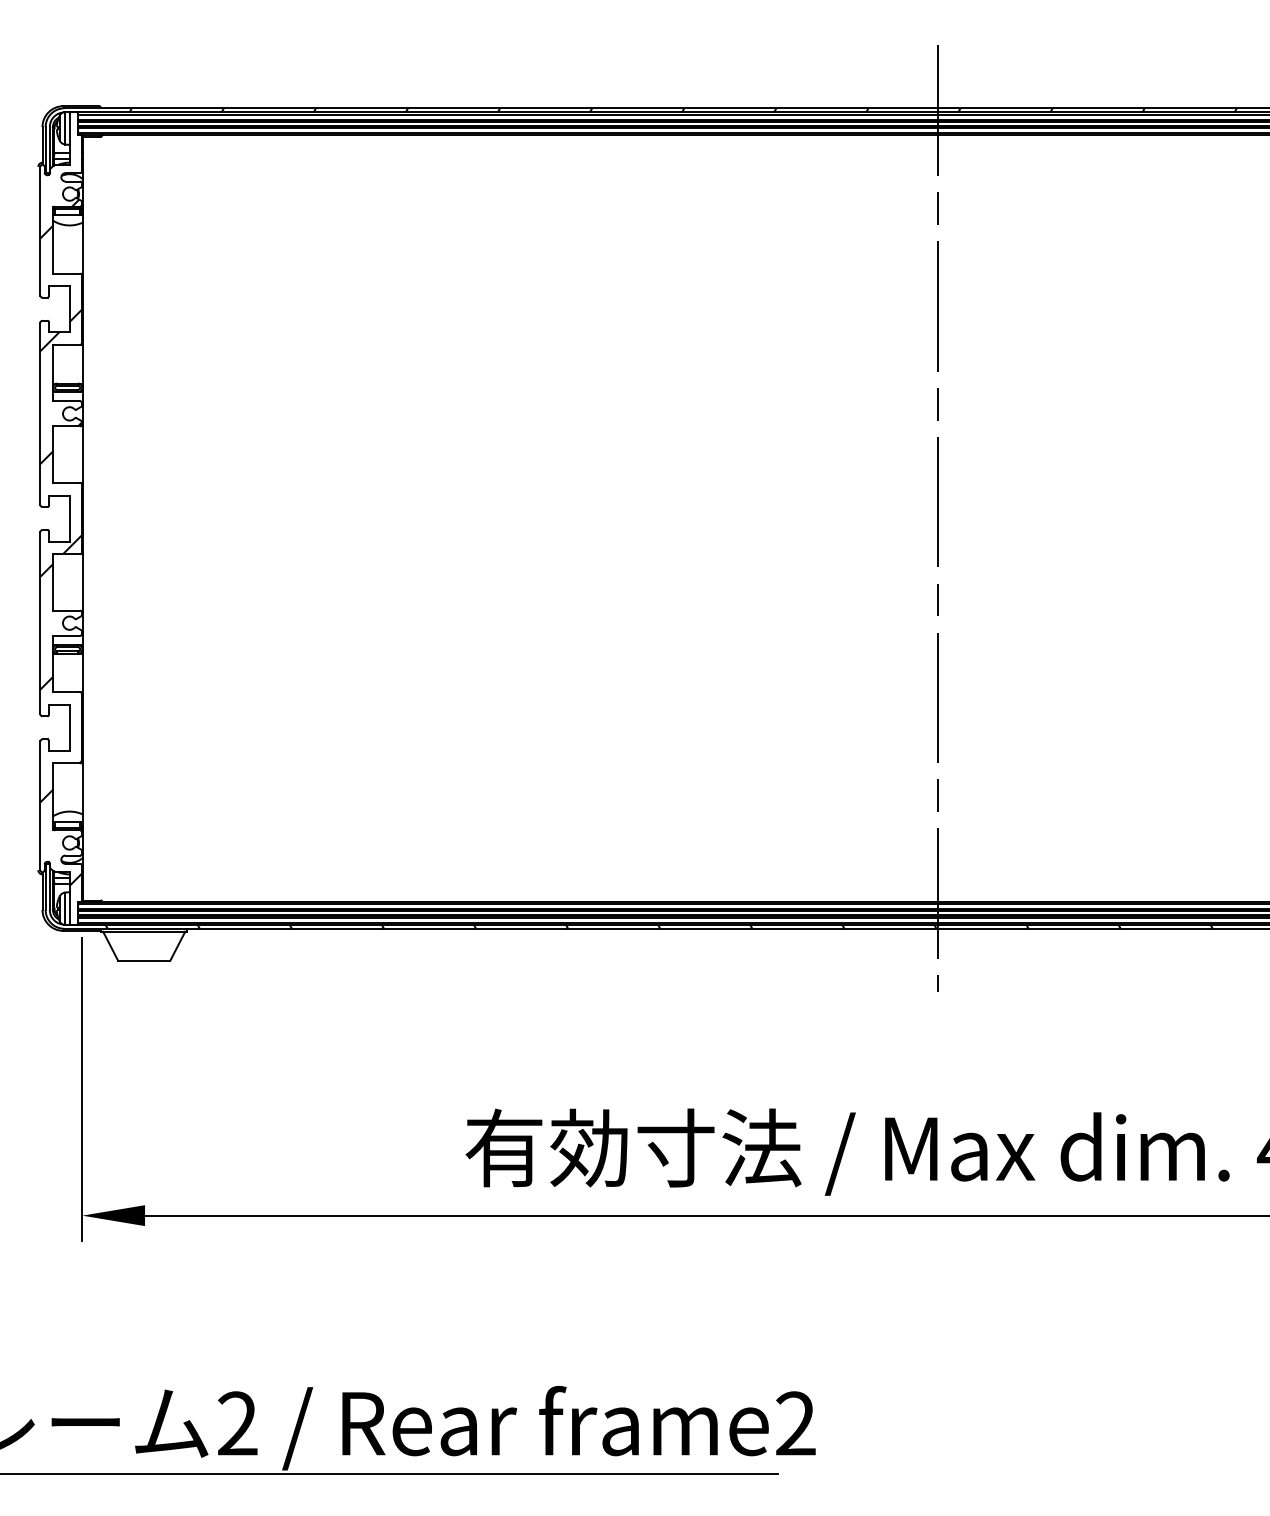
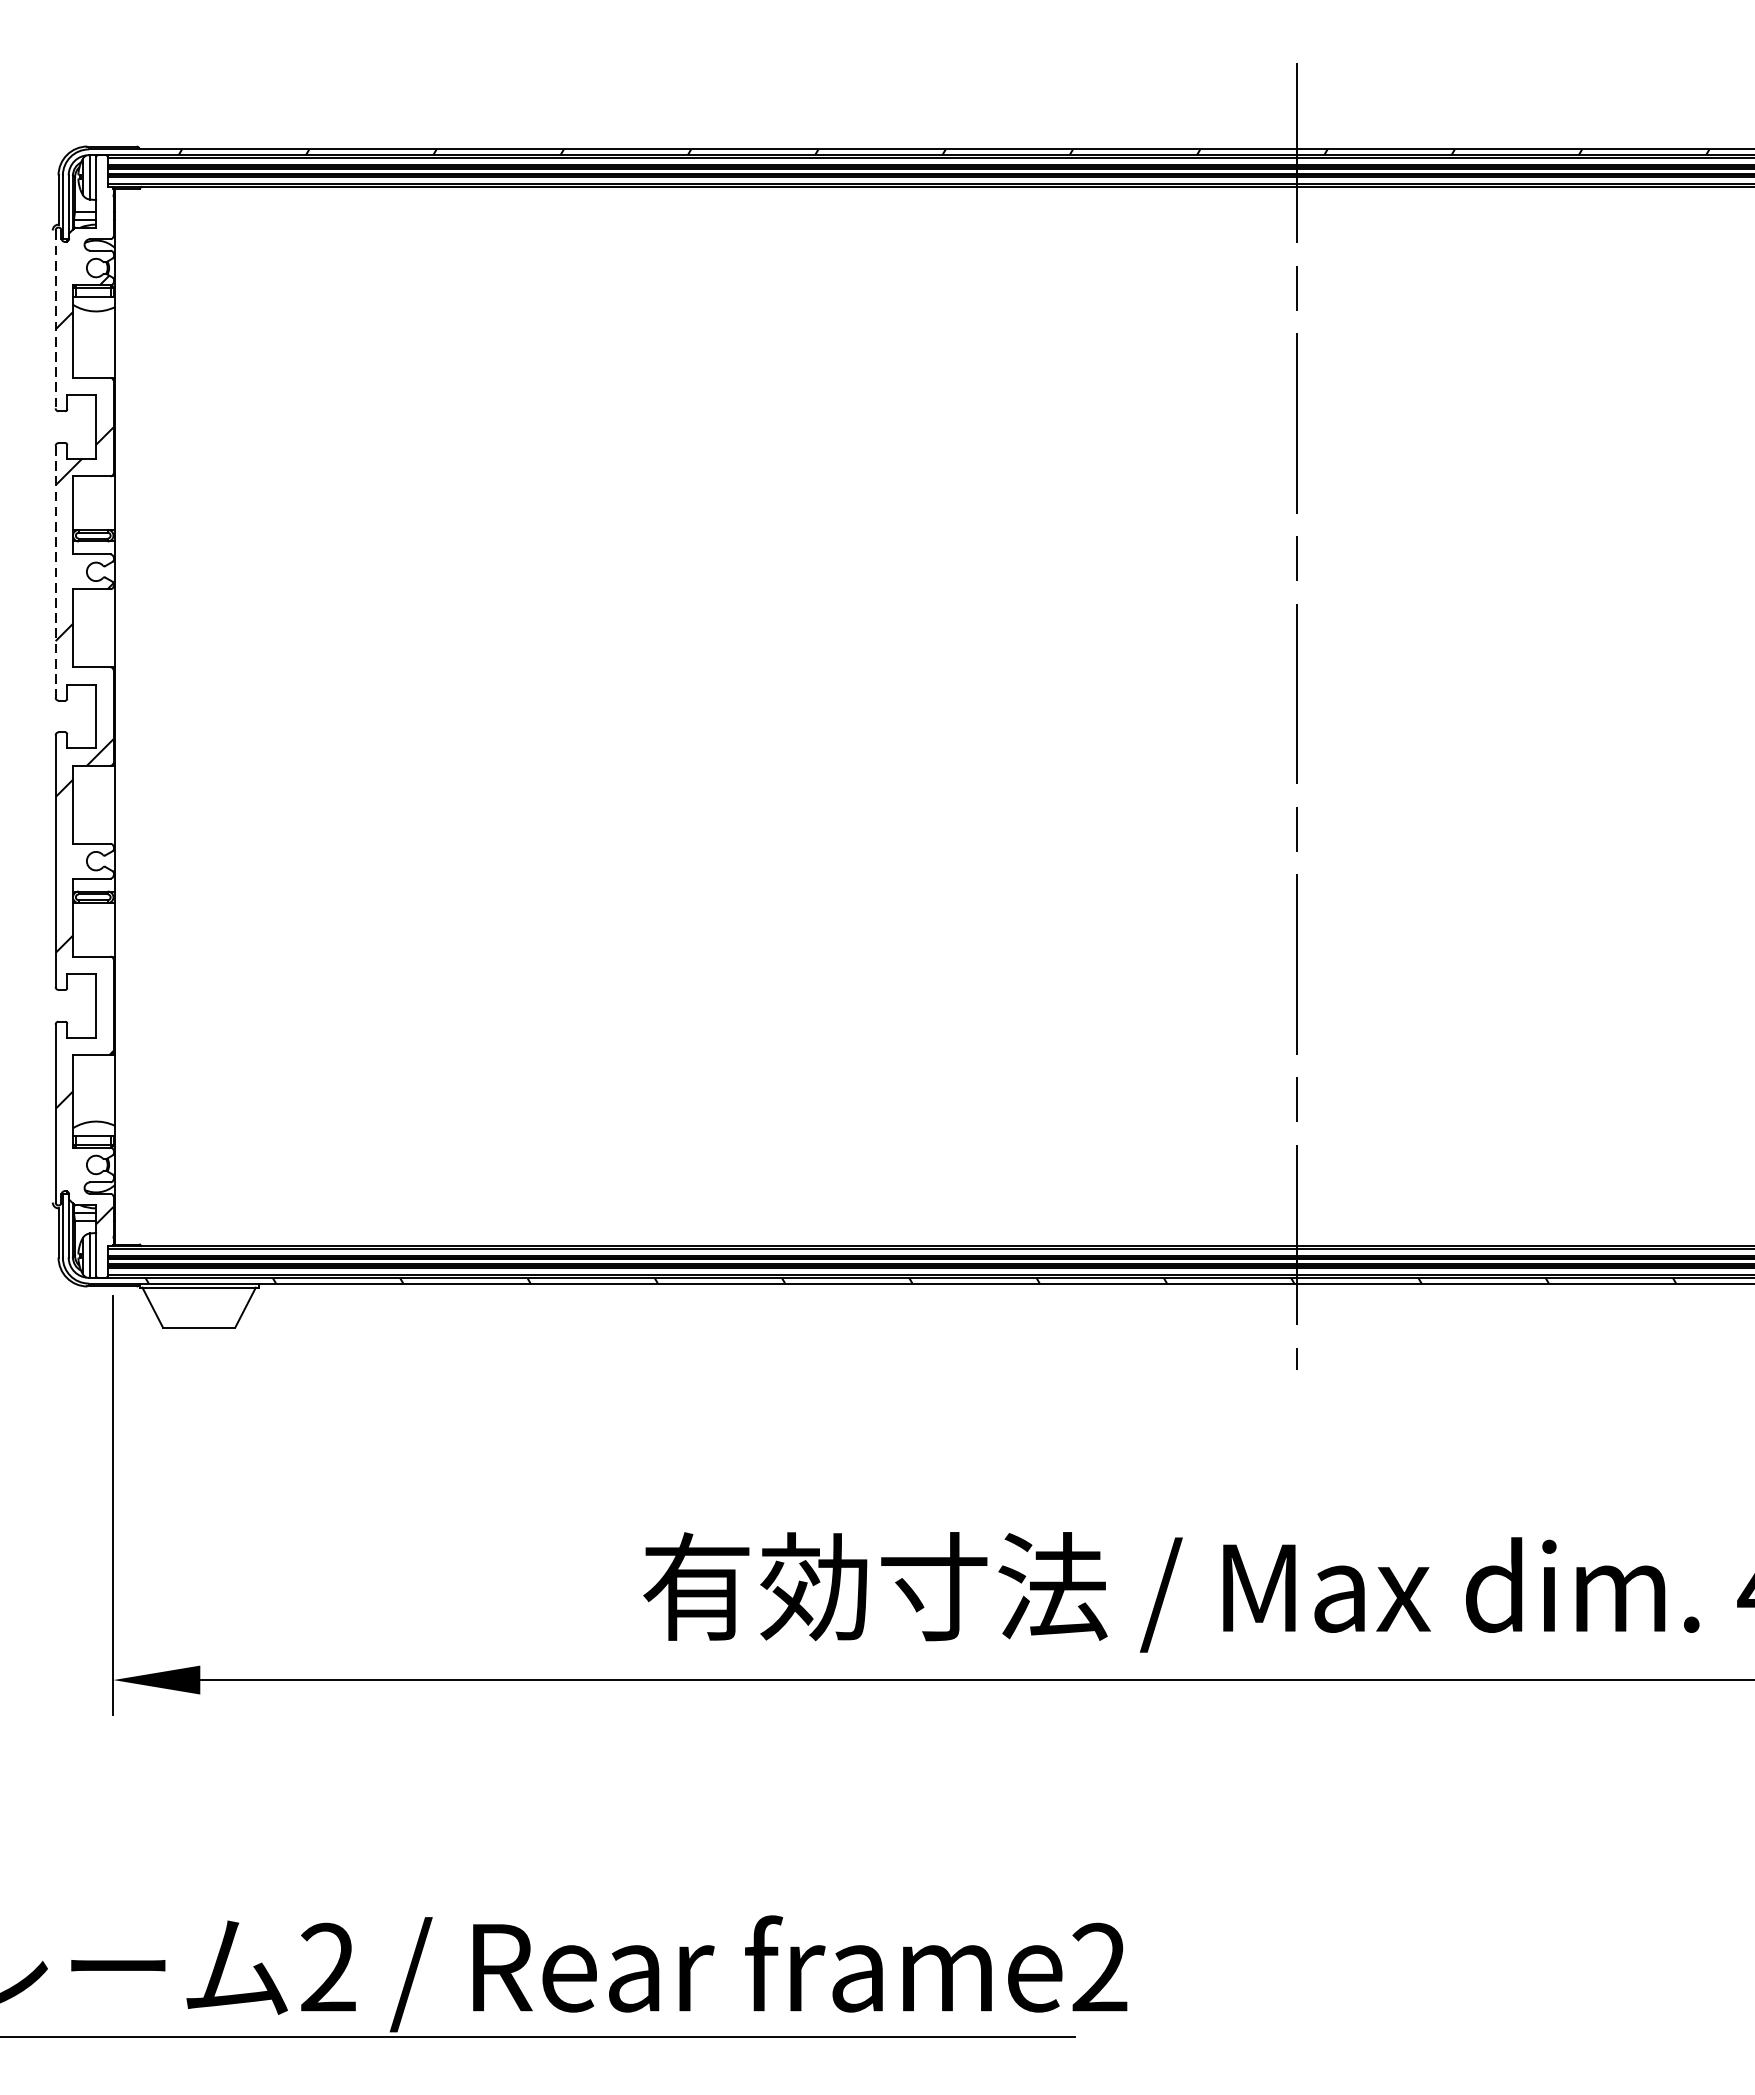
line: (40, 231) -> (55, 319), solid -> dashed
line: (40, 414) -> (55, 572), solid -> dashed

